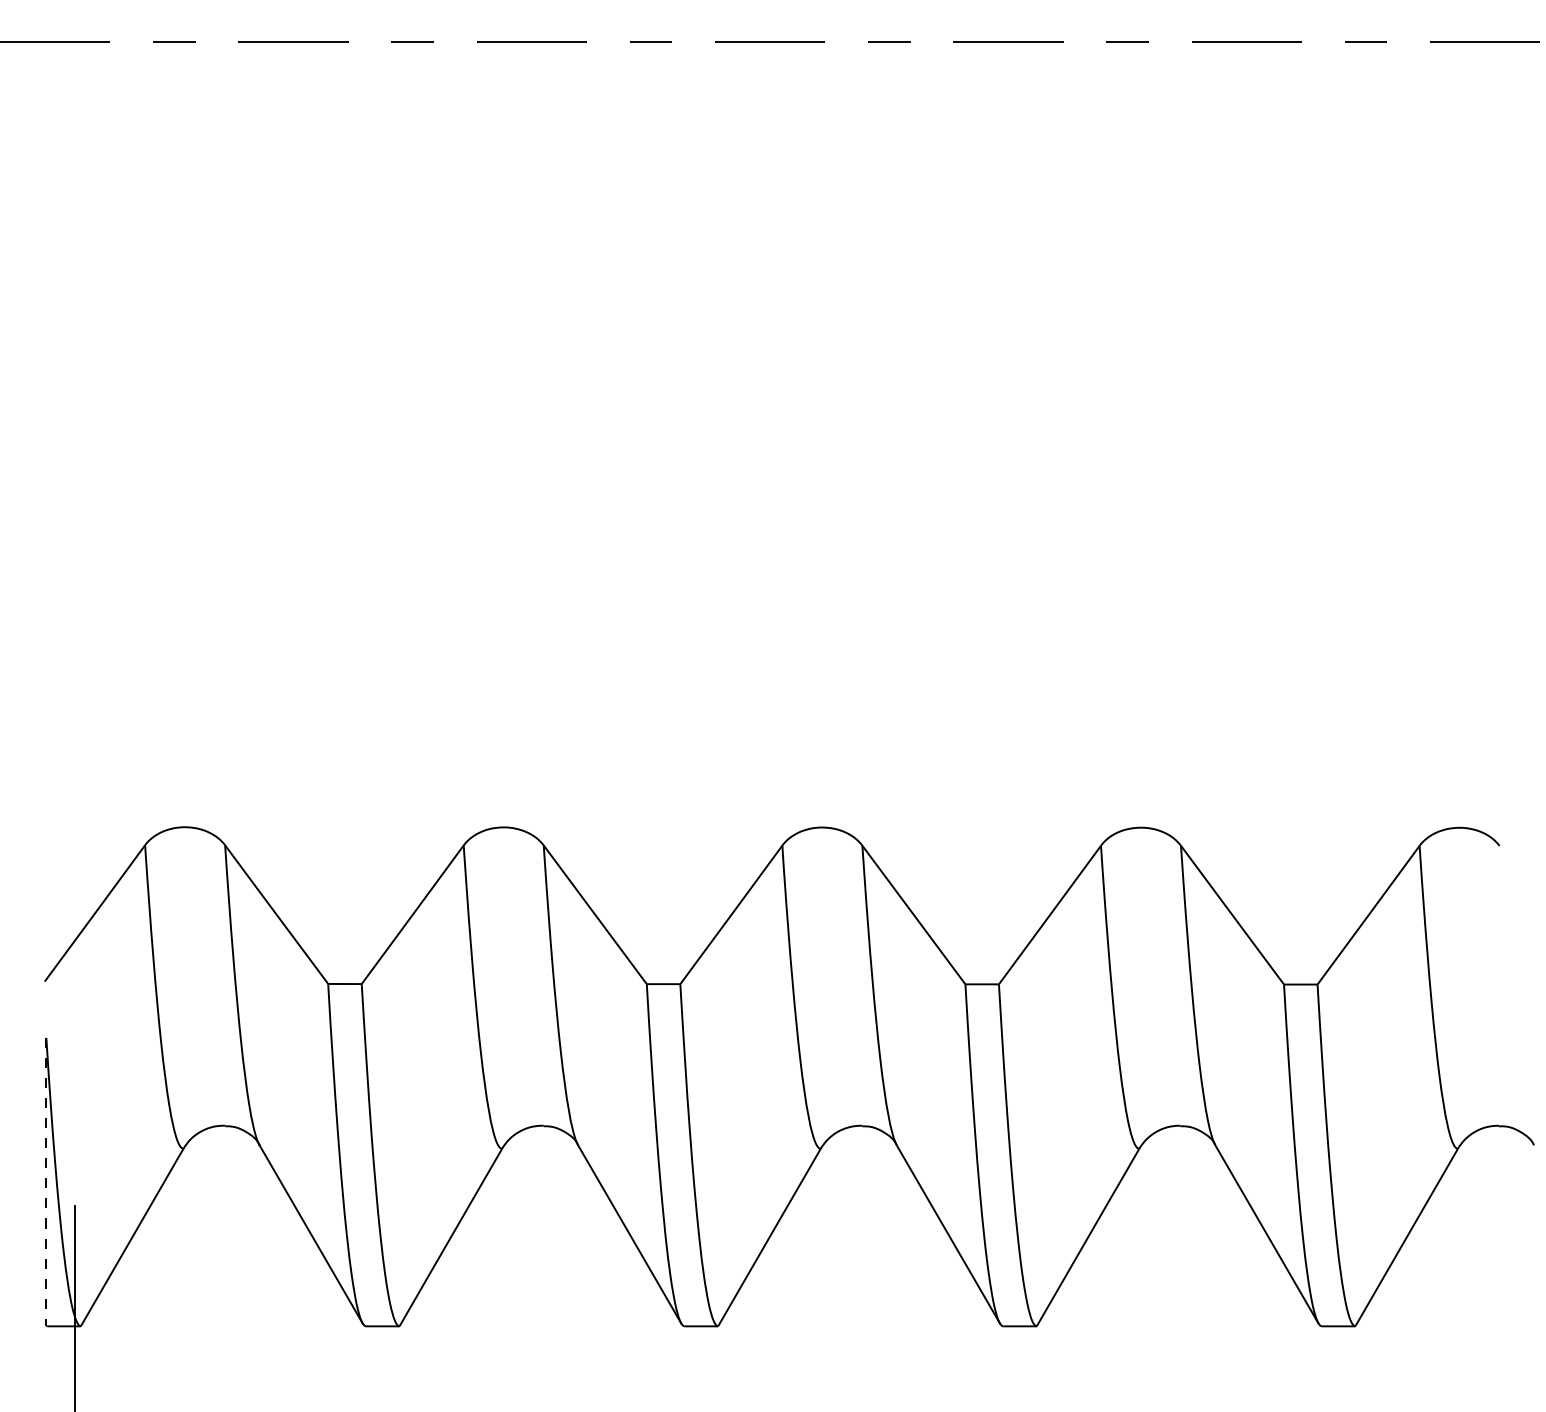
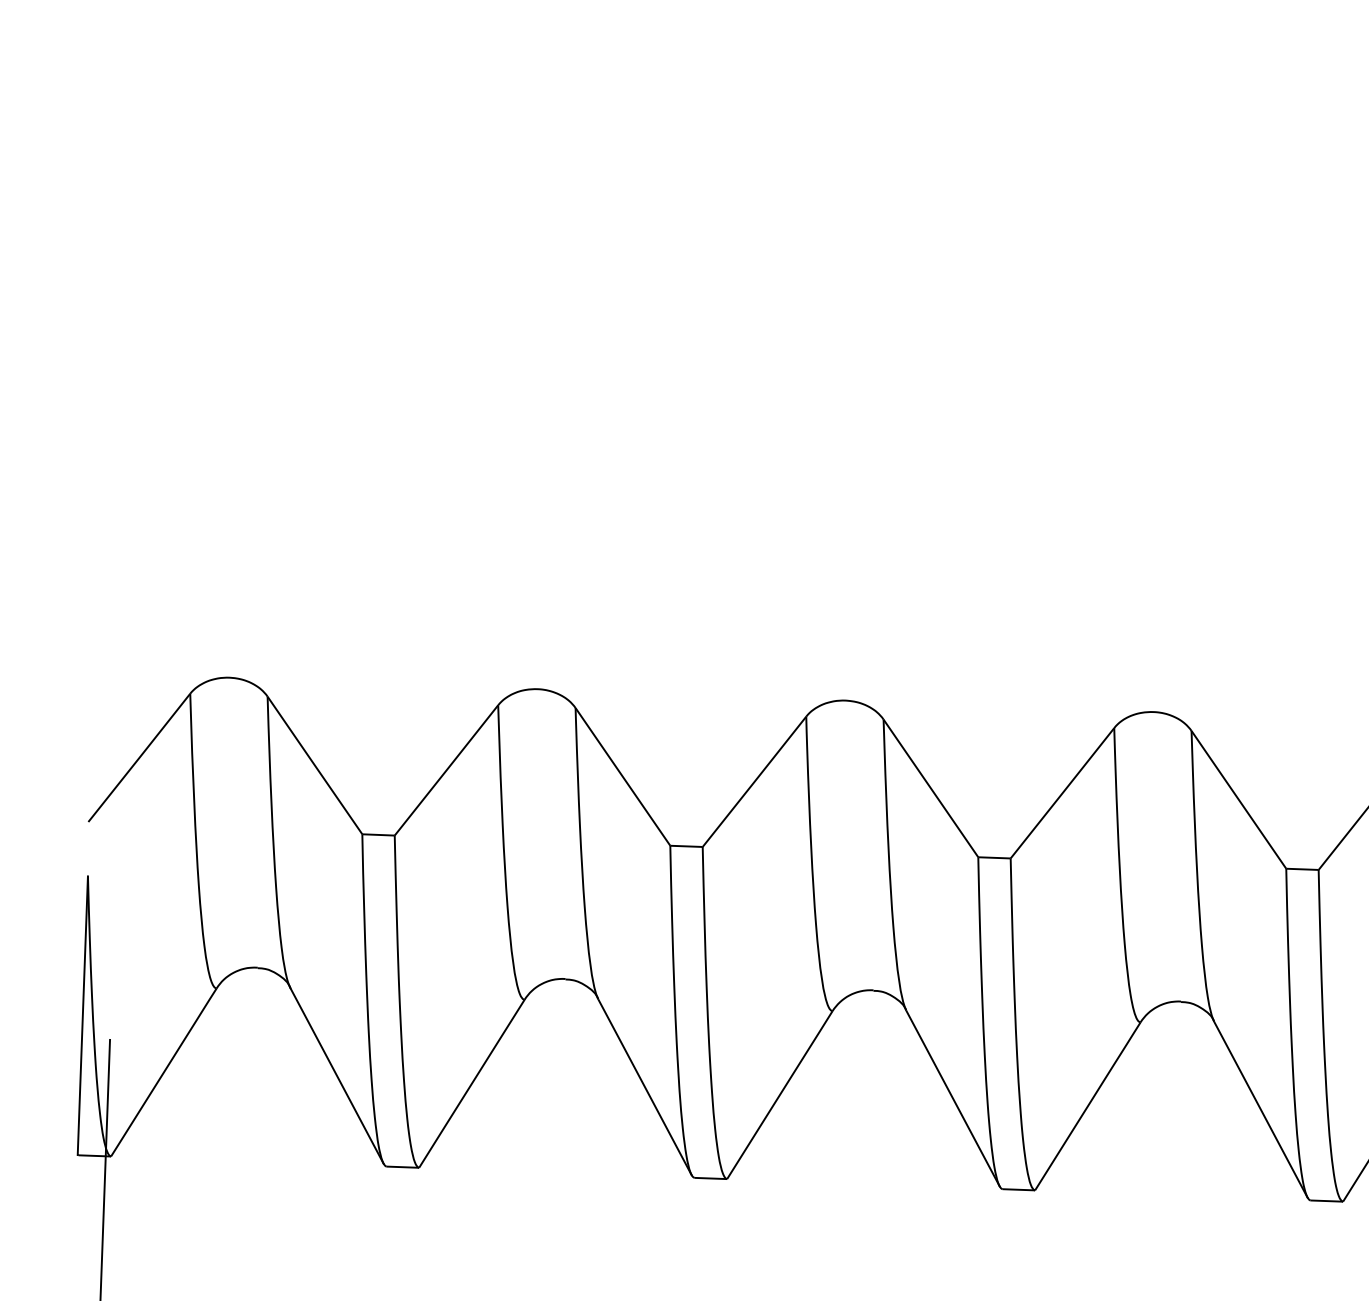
line: (46, 1182) -> (82, 1016), dashed -> solid

